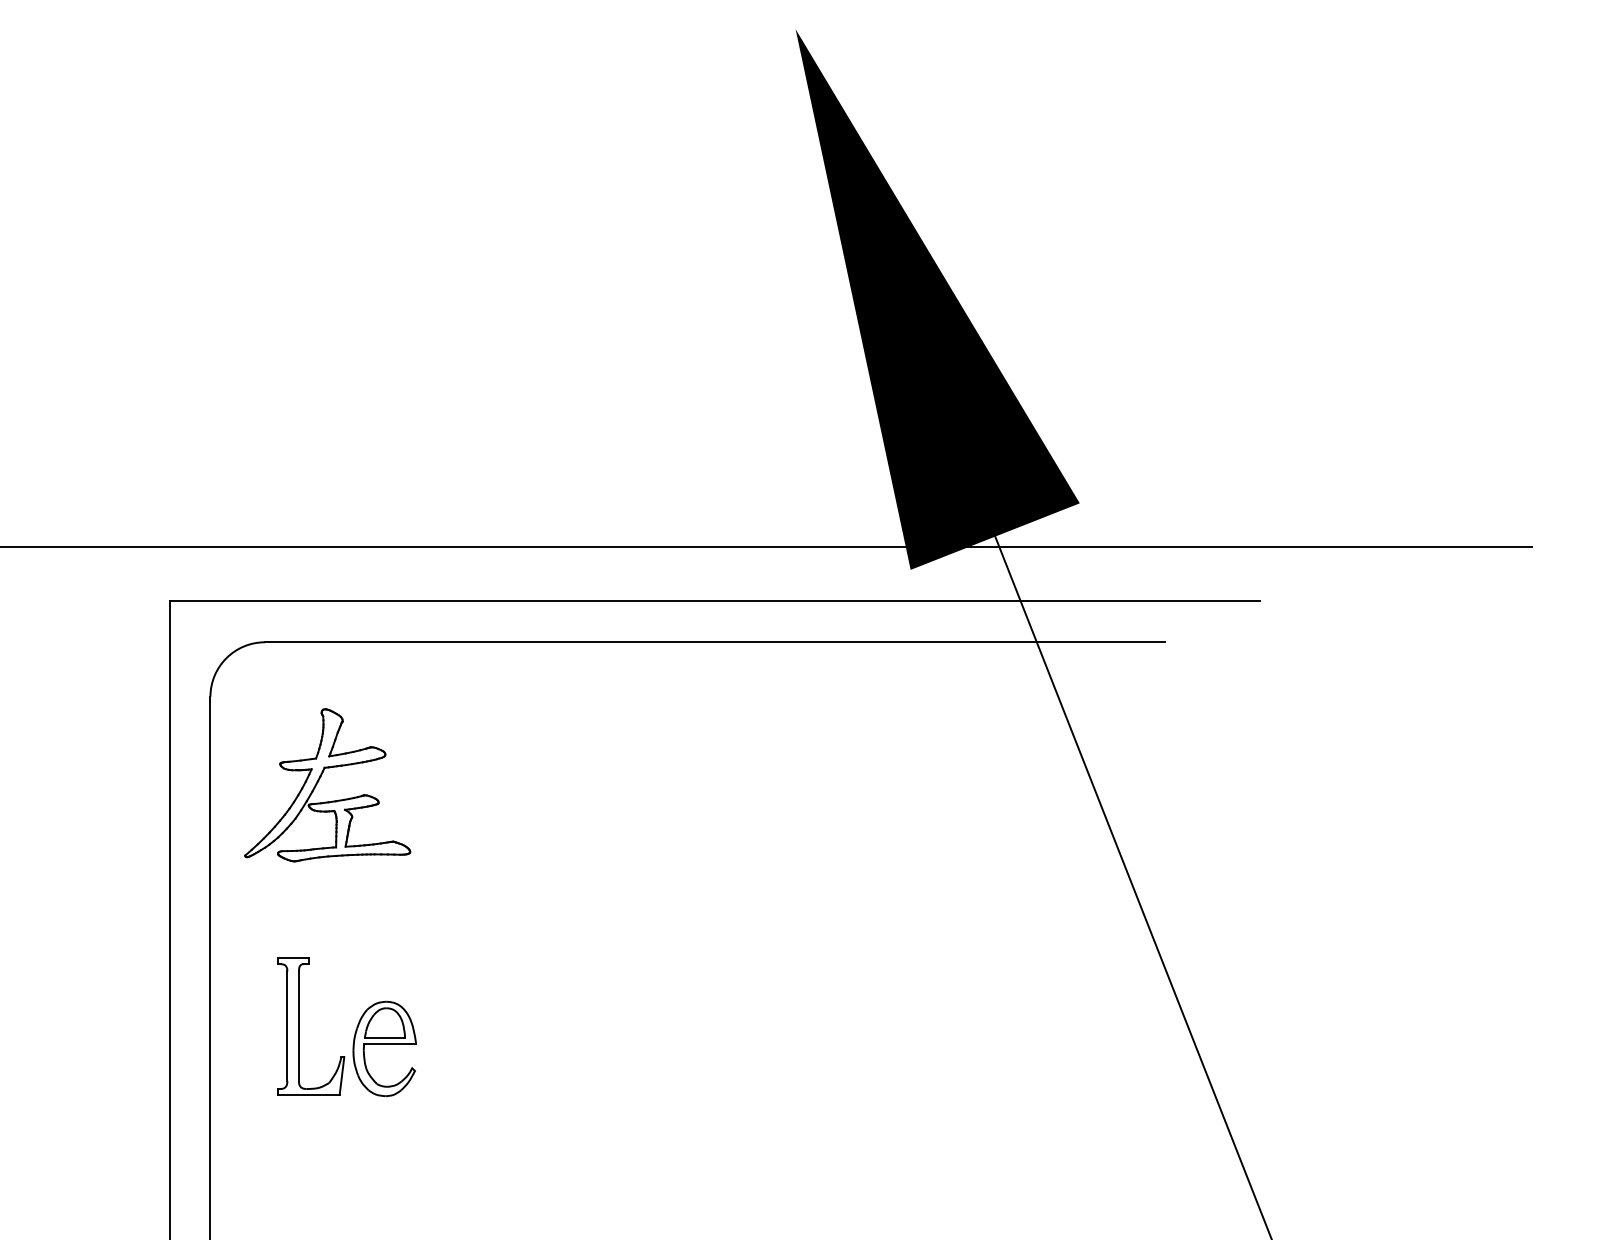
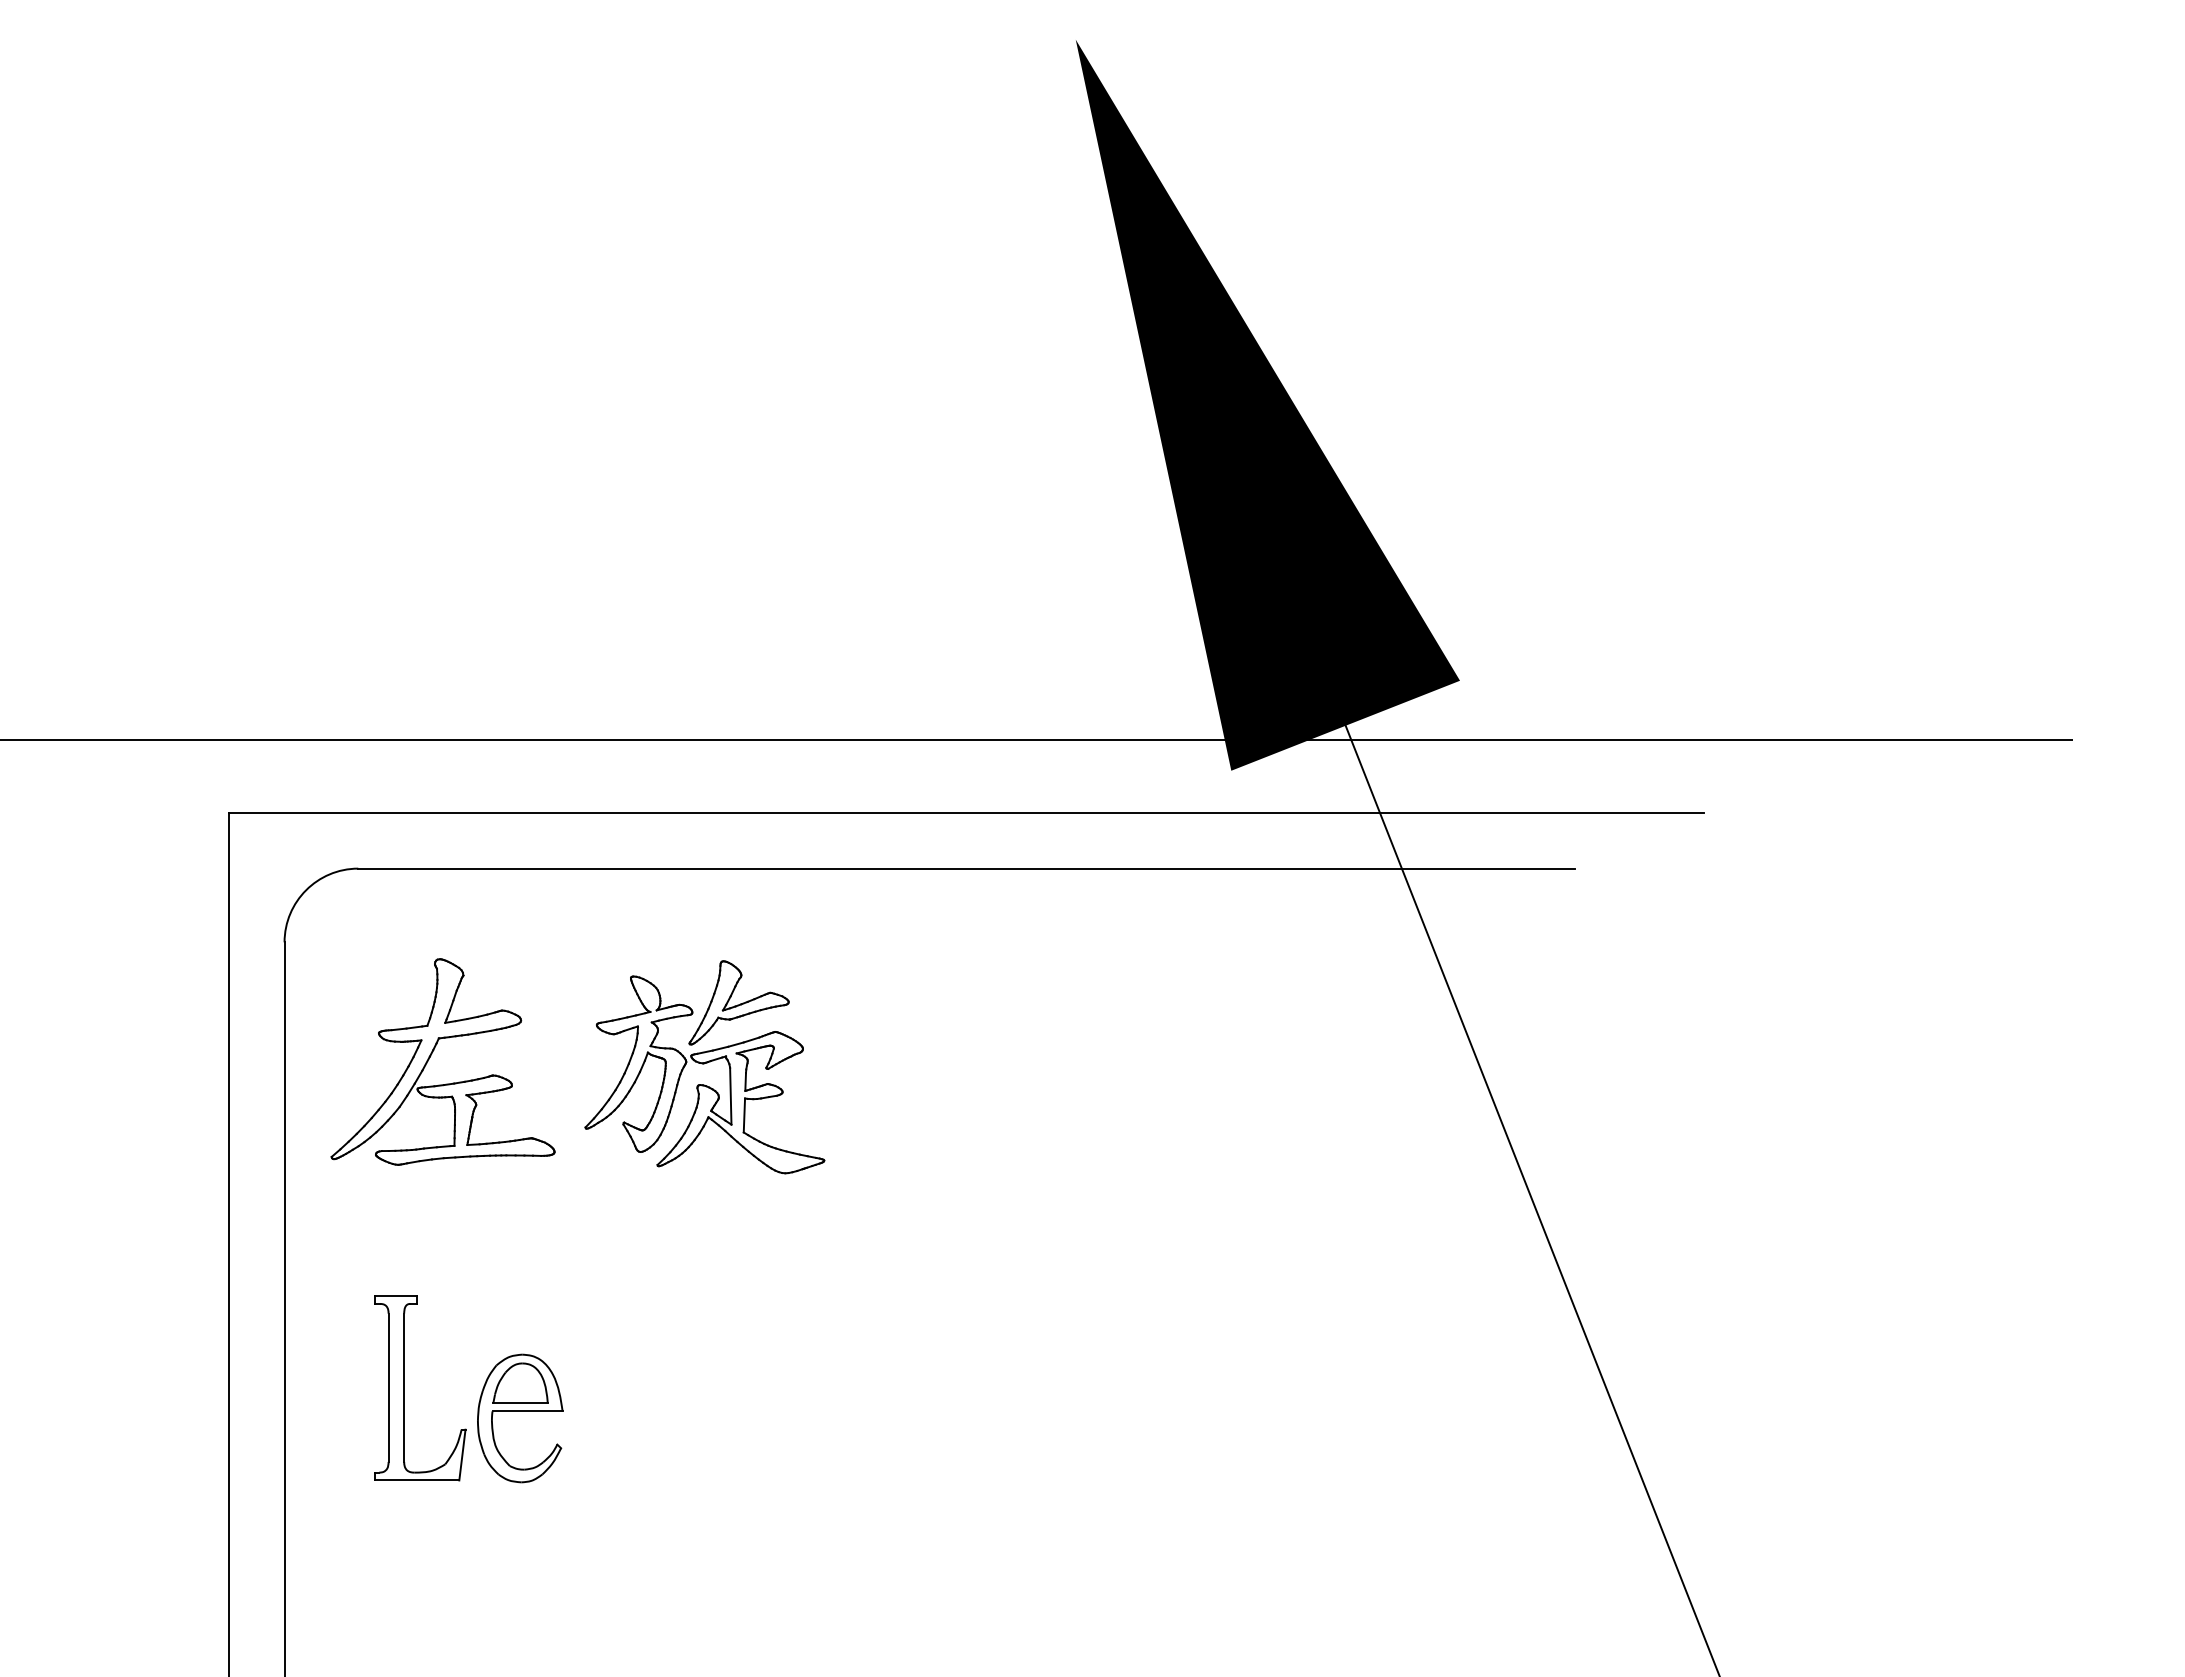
part: (521, 789) -> (704, 1067), added

